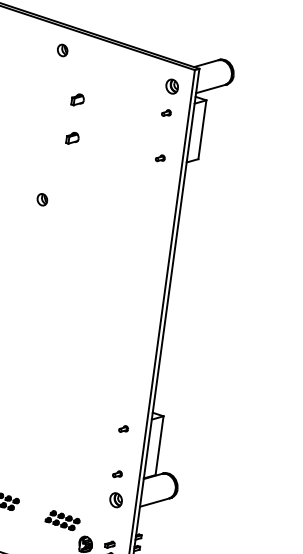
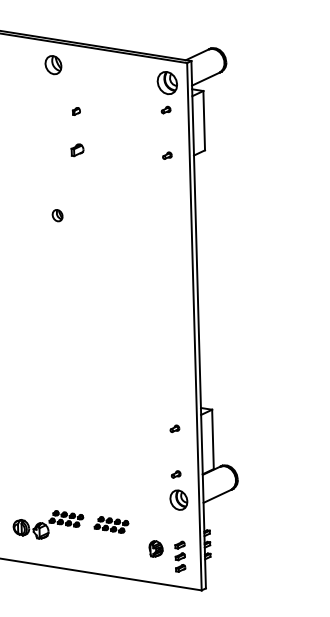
part: (62, 49) -> (53, 64), size x1.6
part: (172, 86) -> (167, 82), size x1.6
part: (77, 100) -> (76, 111), size x0.6
part: (115, 500) -> (178, 500), size x1.4
part: (62, 520) -> (111, 524), moved

